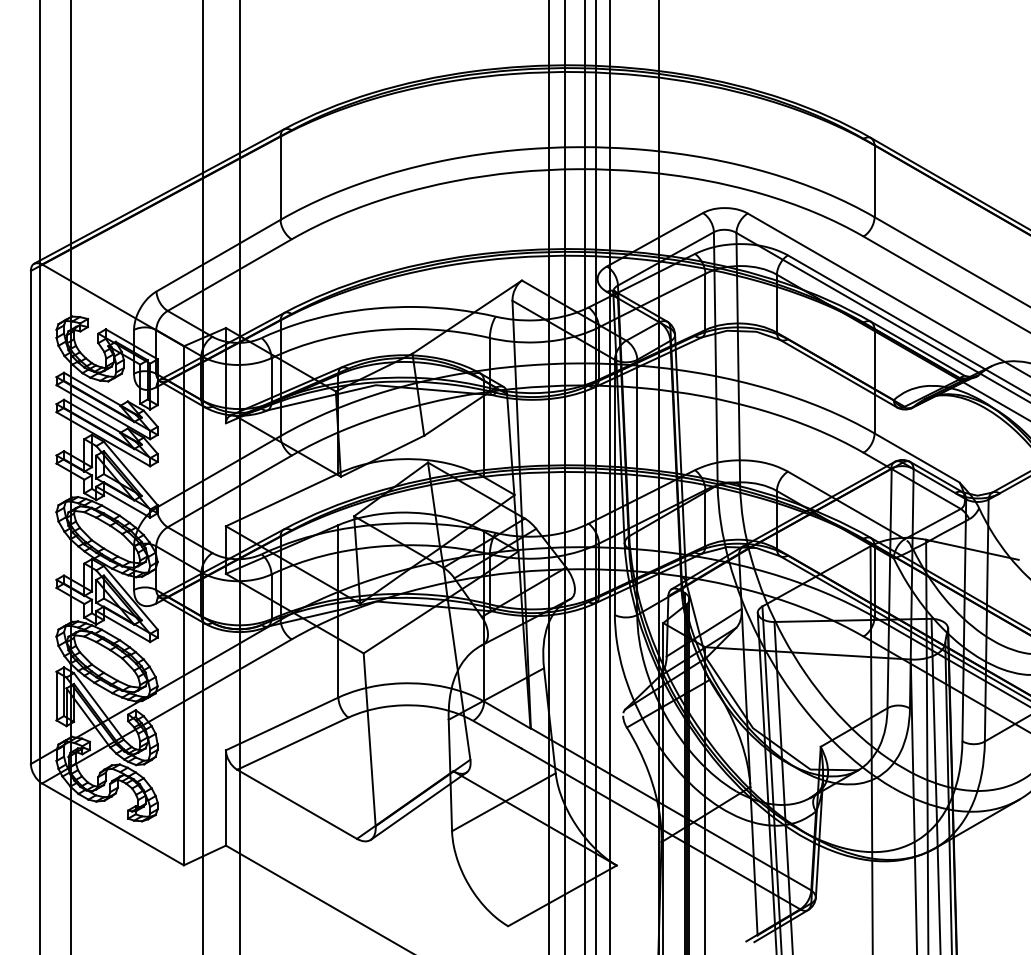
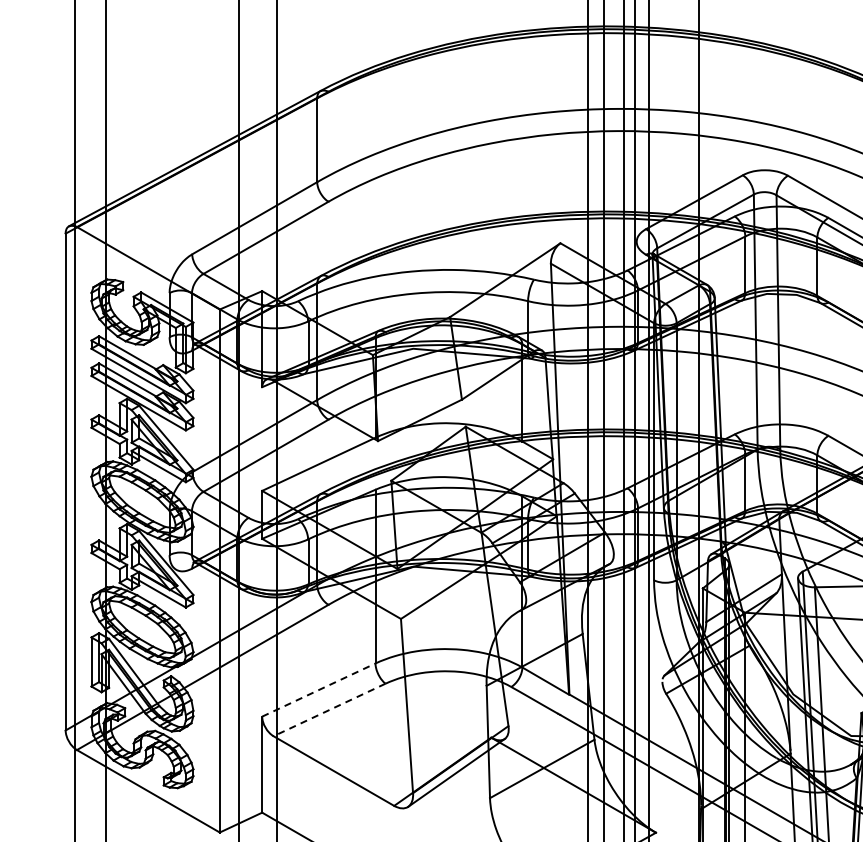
line: (282, 723) -> (319, 689), solid -> dashed
line: (292, 743) -> (329, 709), solid -> dashed

